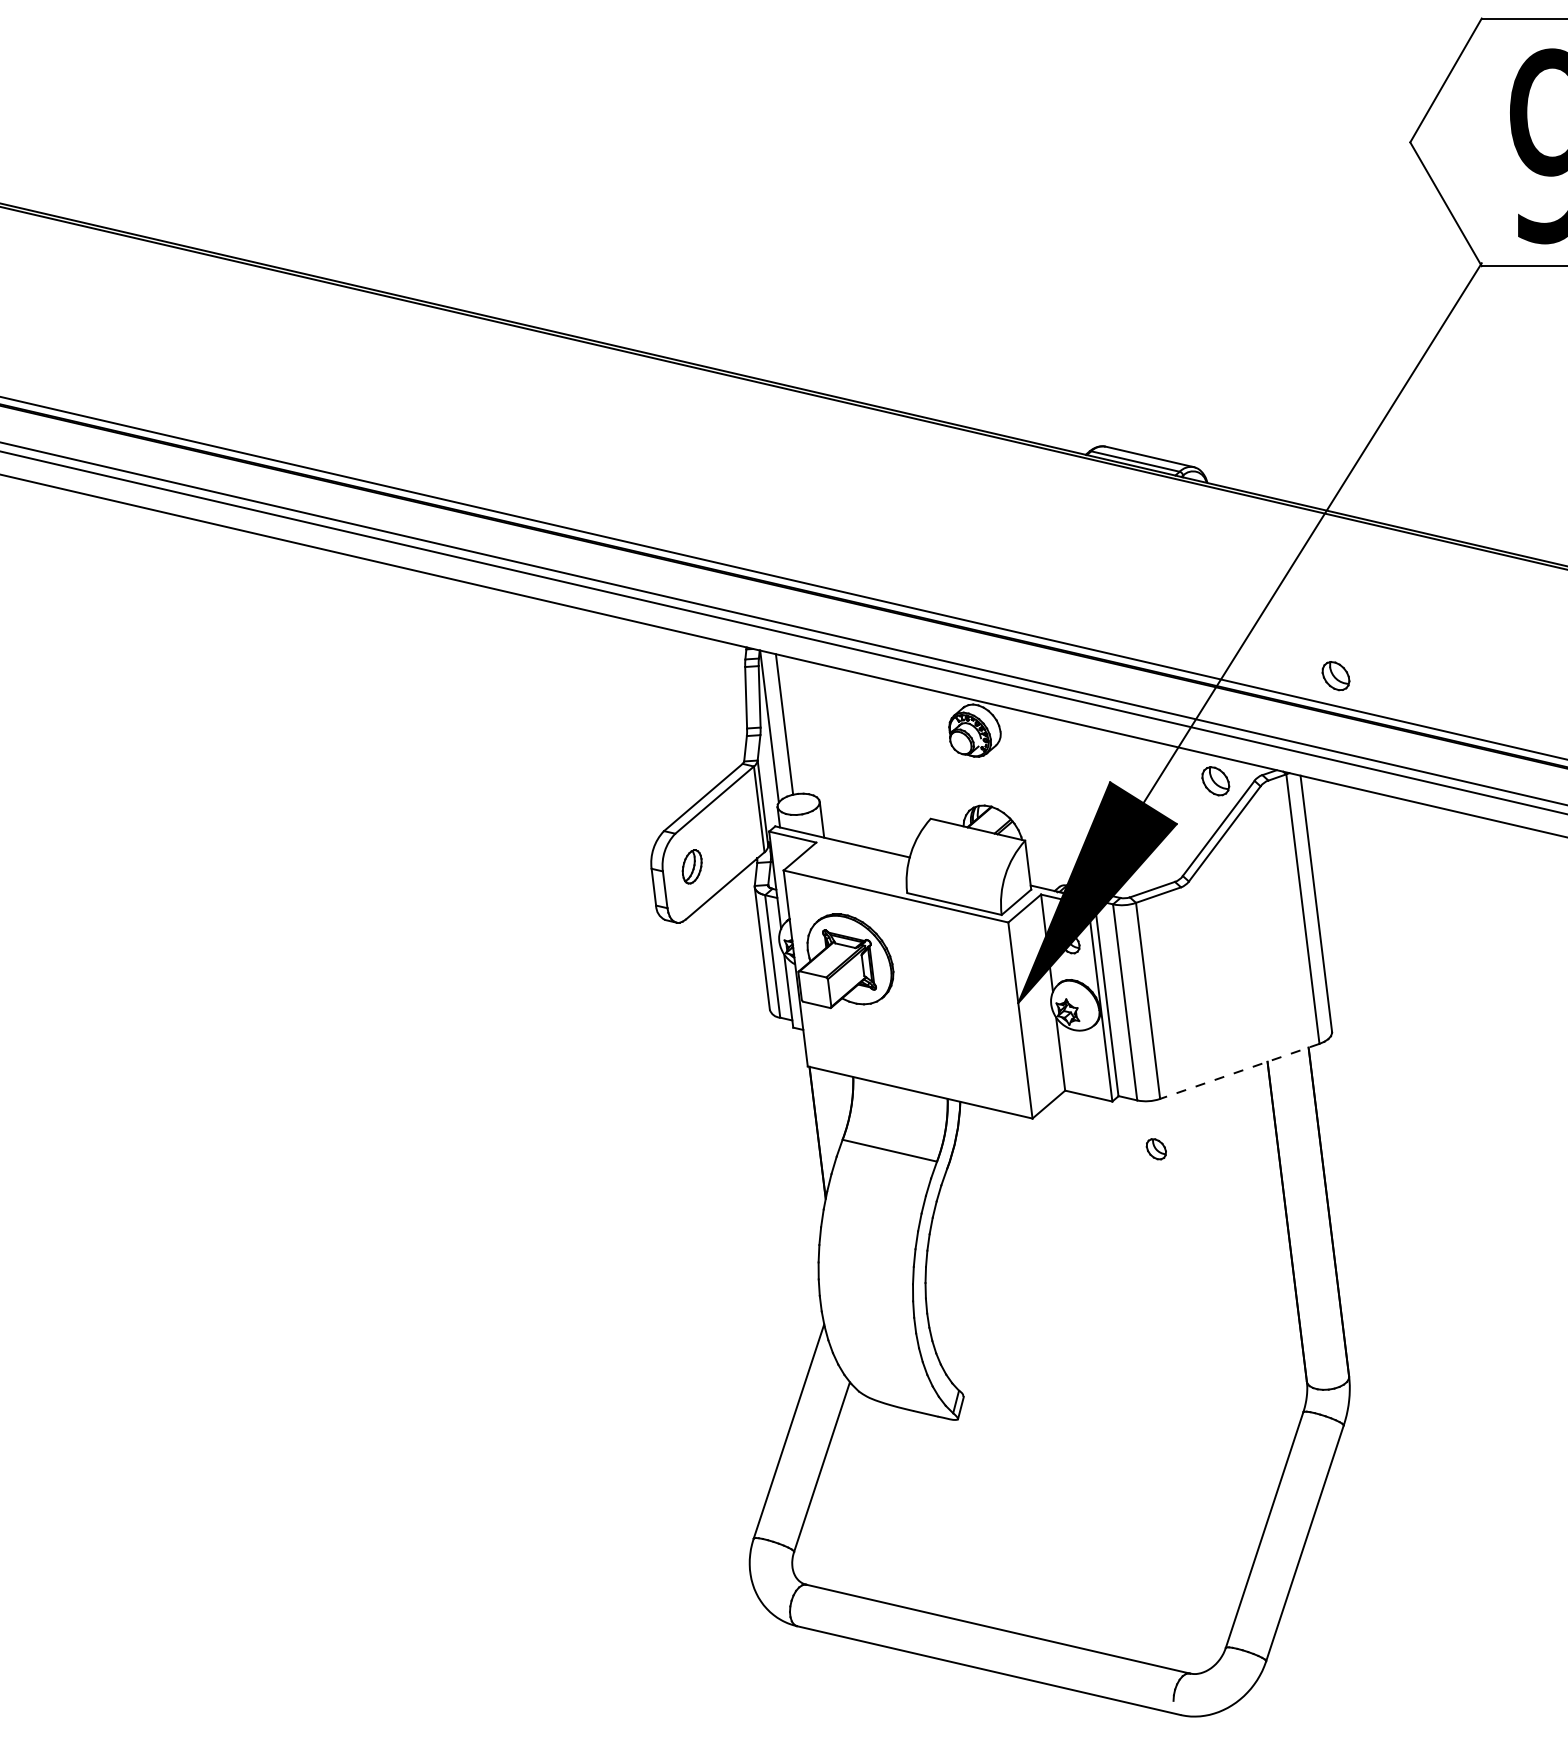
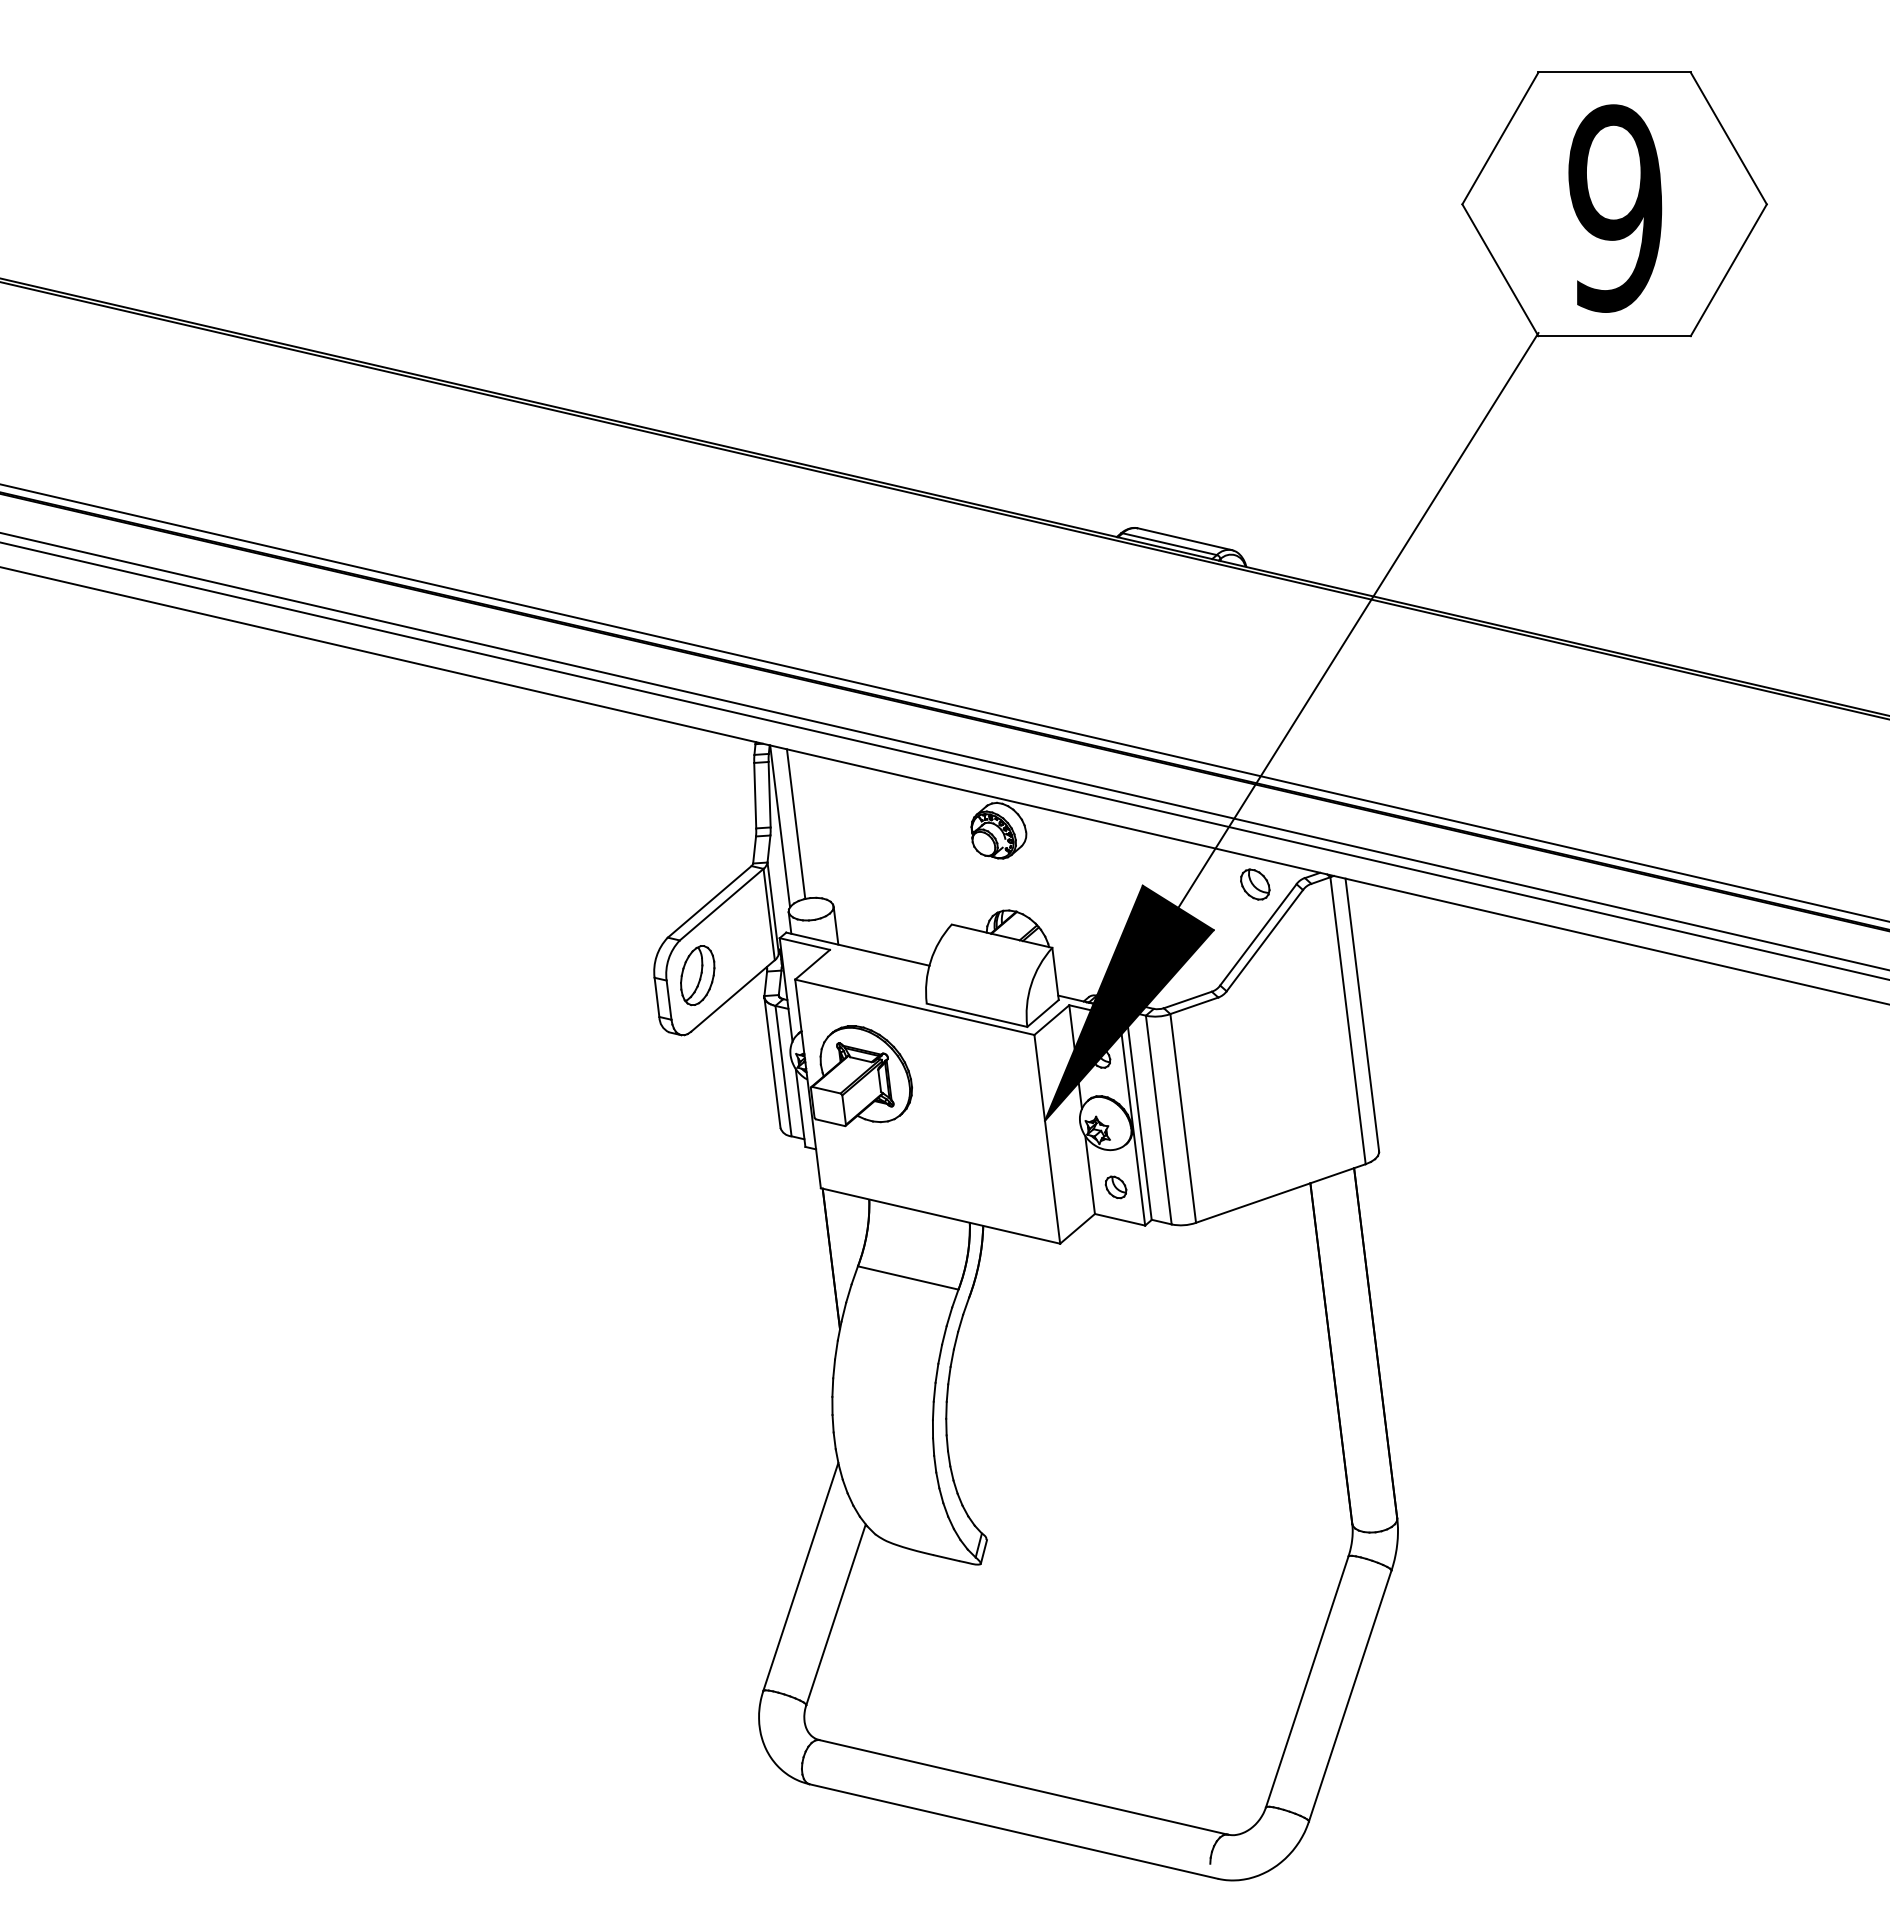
part: (1336, 675) -> (1383, 772), removed
part: (691, 866) -> (697, 975), size x1.67
line: (1239, 1071) -> (1280, 1193), dashed -> solid
part: (1155, 1149) -> (1115, 1187), moved

